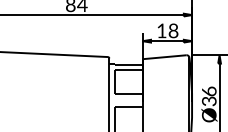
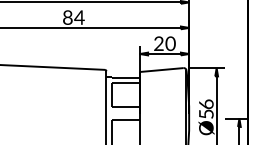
text: (167, 30) -> (164, 43), 18 -> 20
text: (209, 100) -> (206, 113), Ø3 -> Ø5

